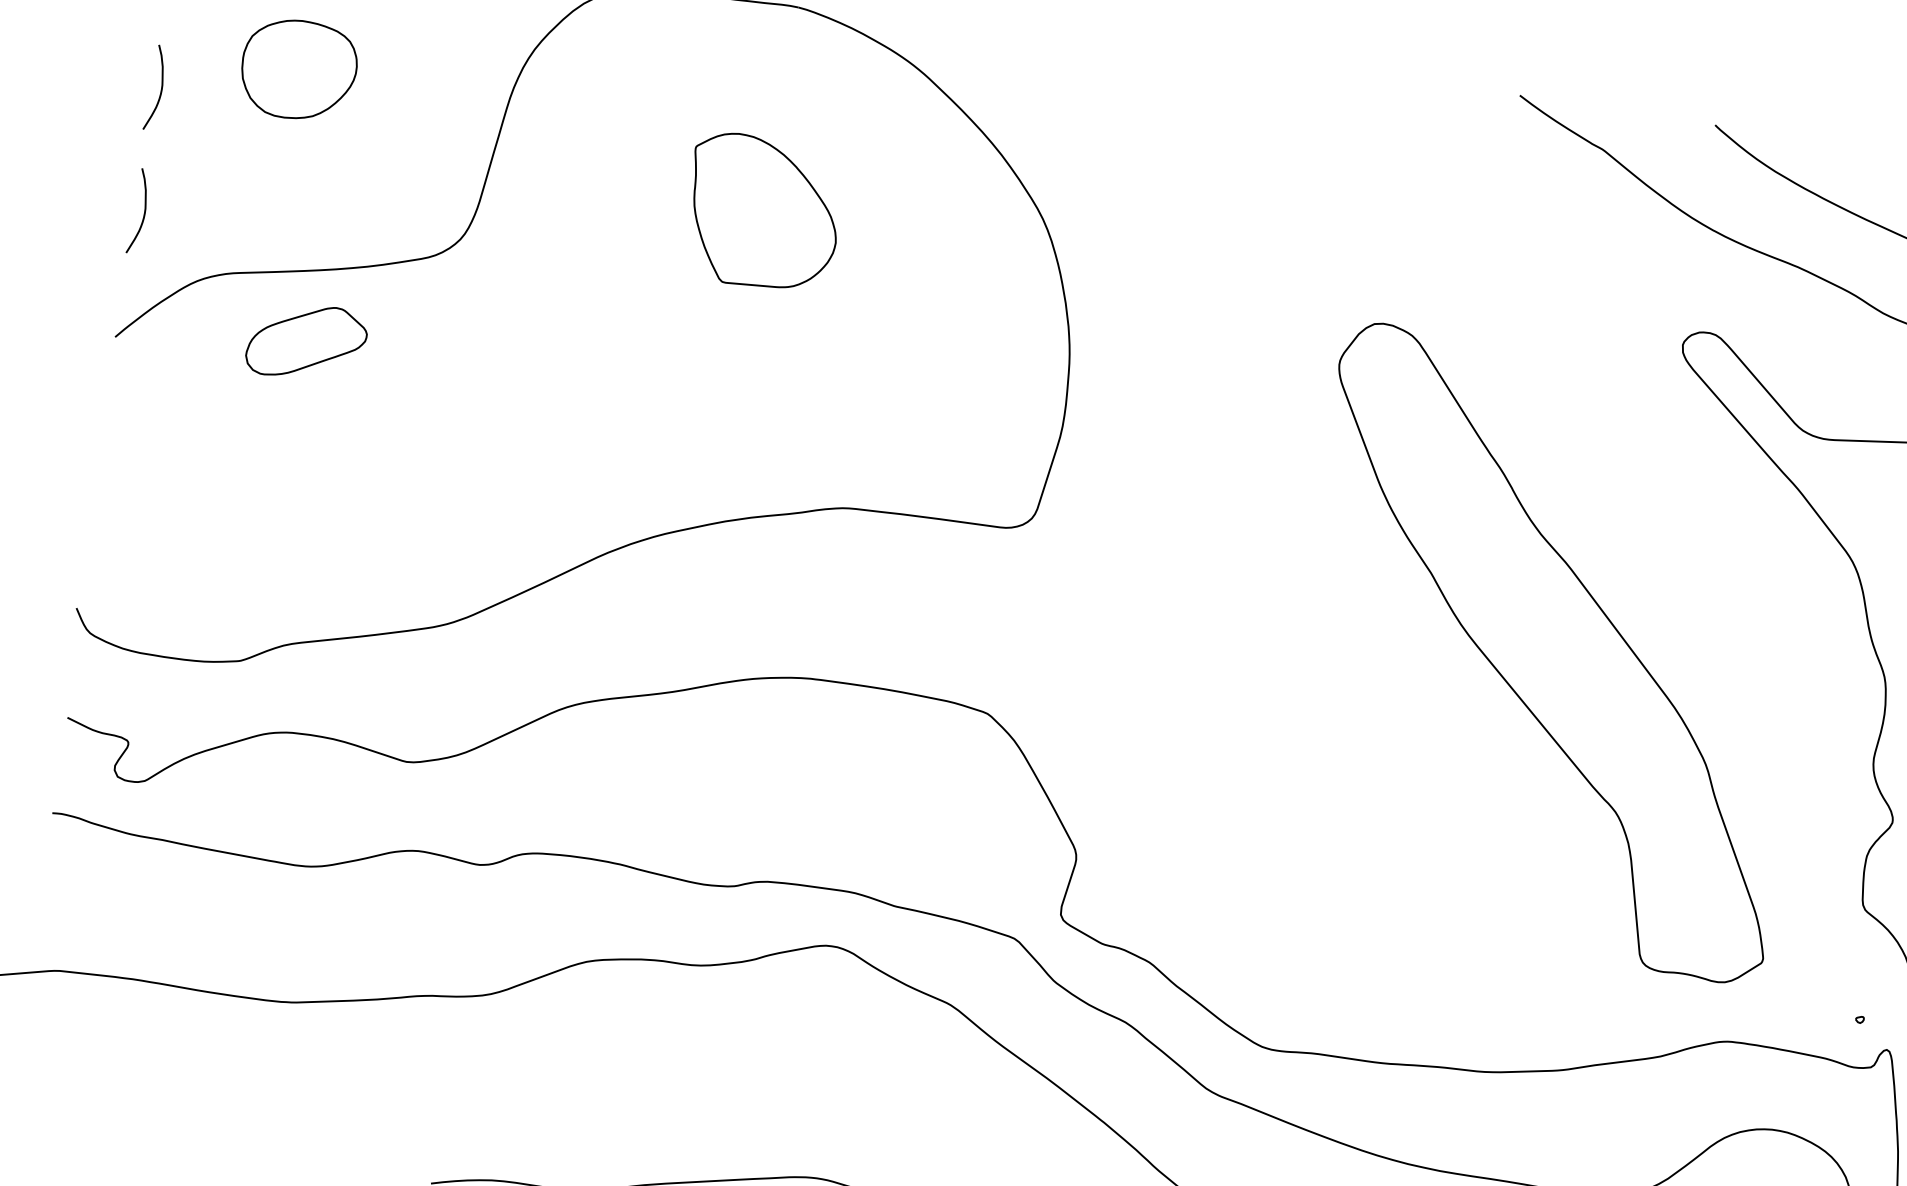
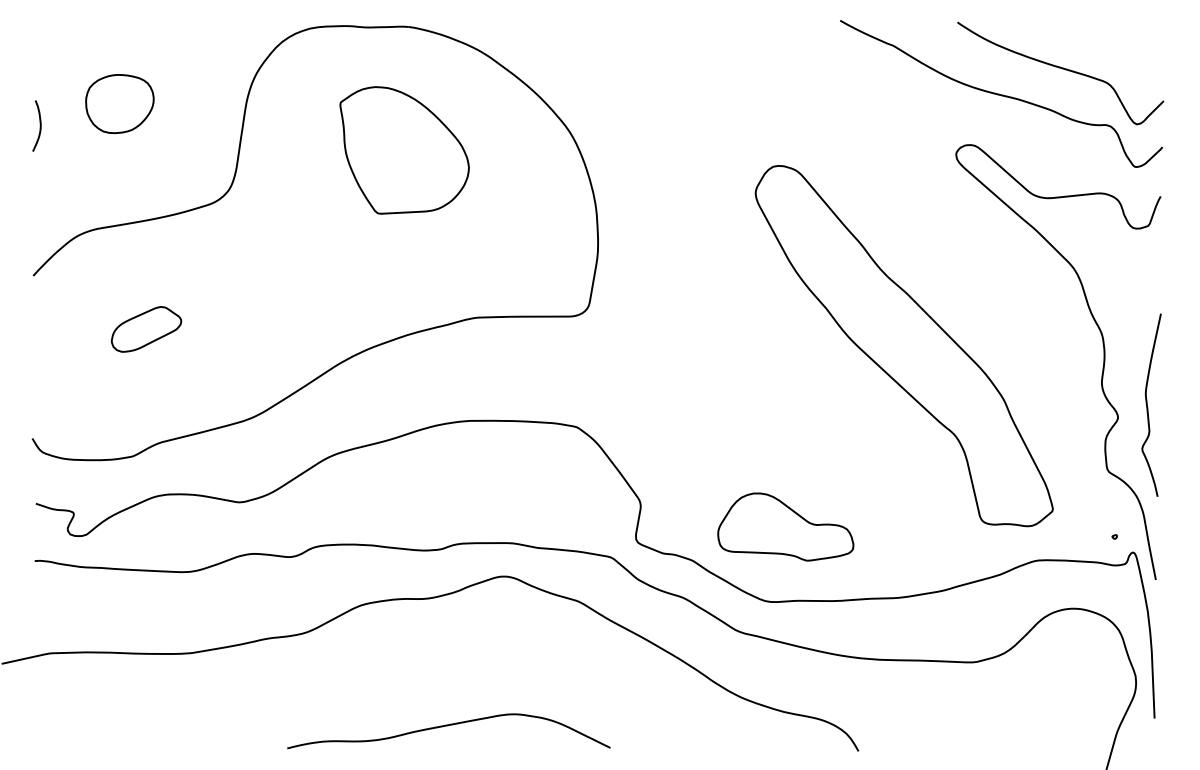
curve: (143, 210) -> (39, 199), removed
part: (763, 212) -> (404, 150), size x1.43
part: (306, 342) -> (146, 329), moved
part: (1312, 927) -> (785, 526), added

